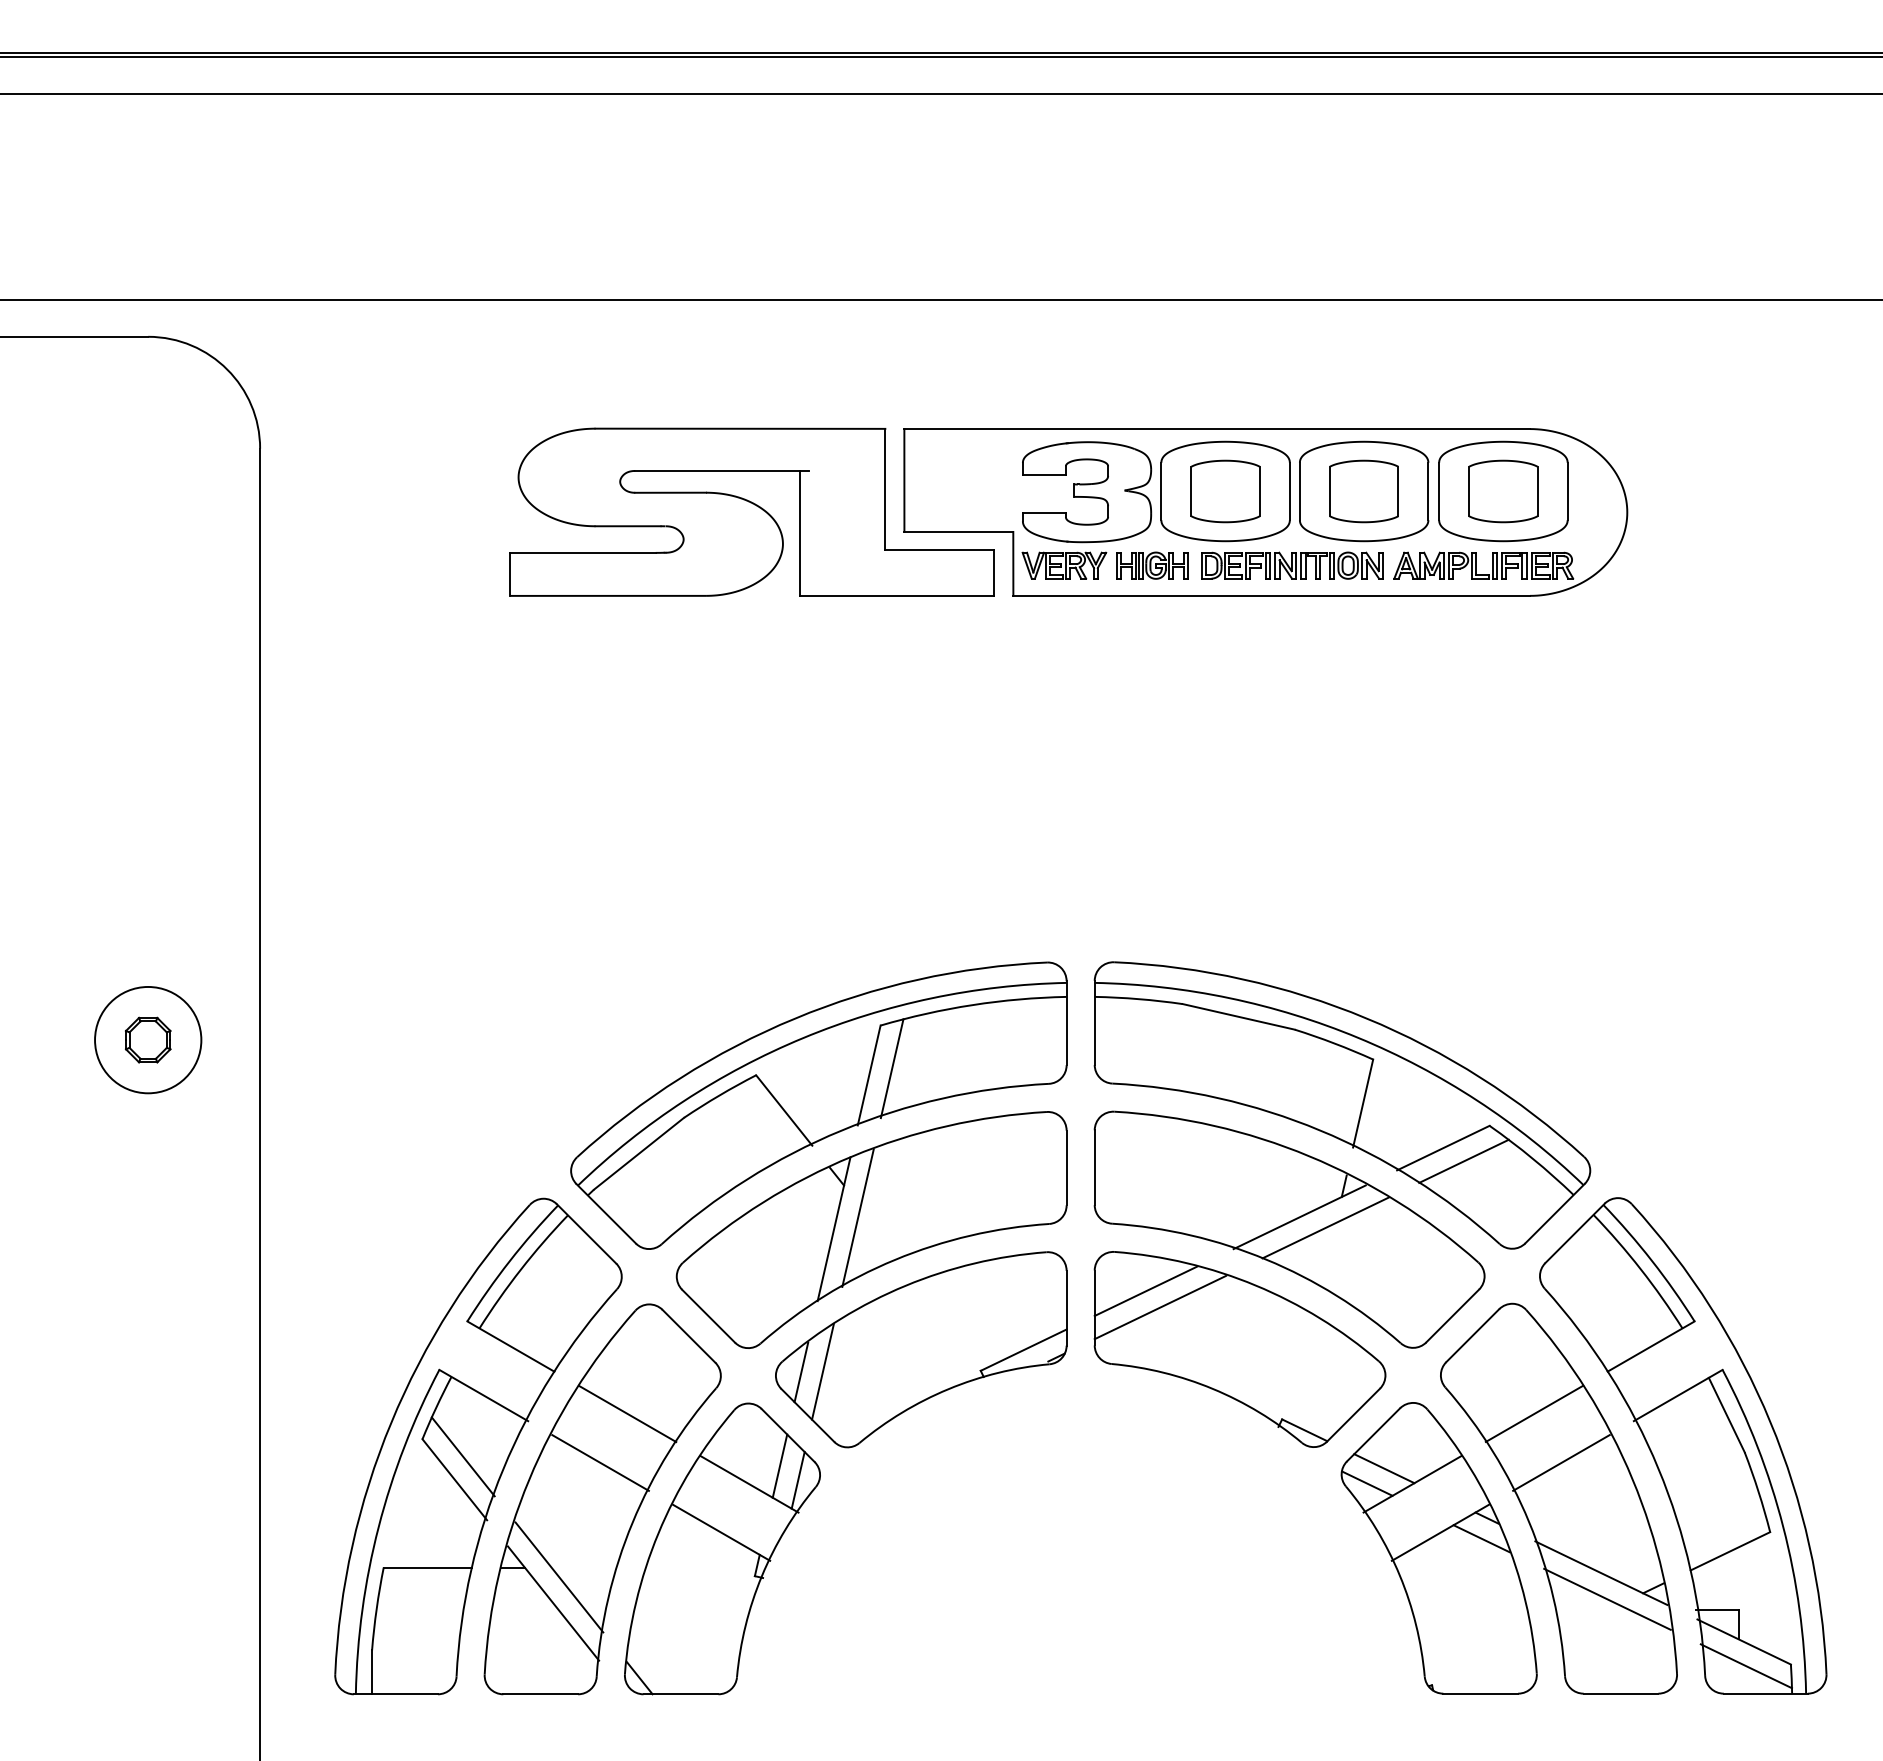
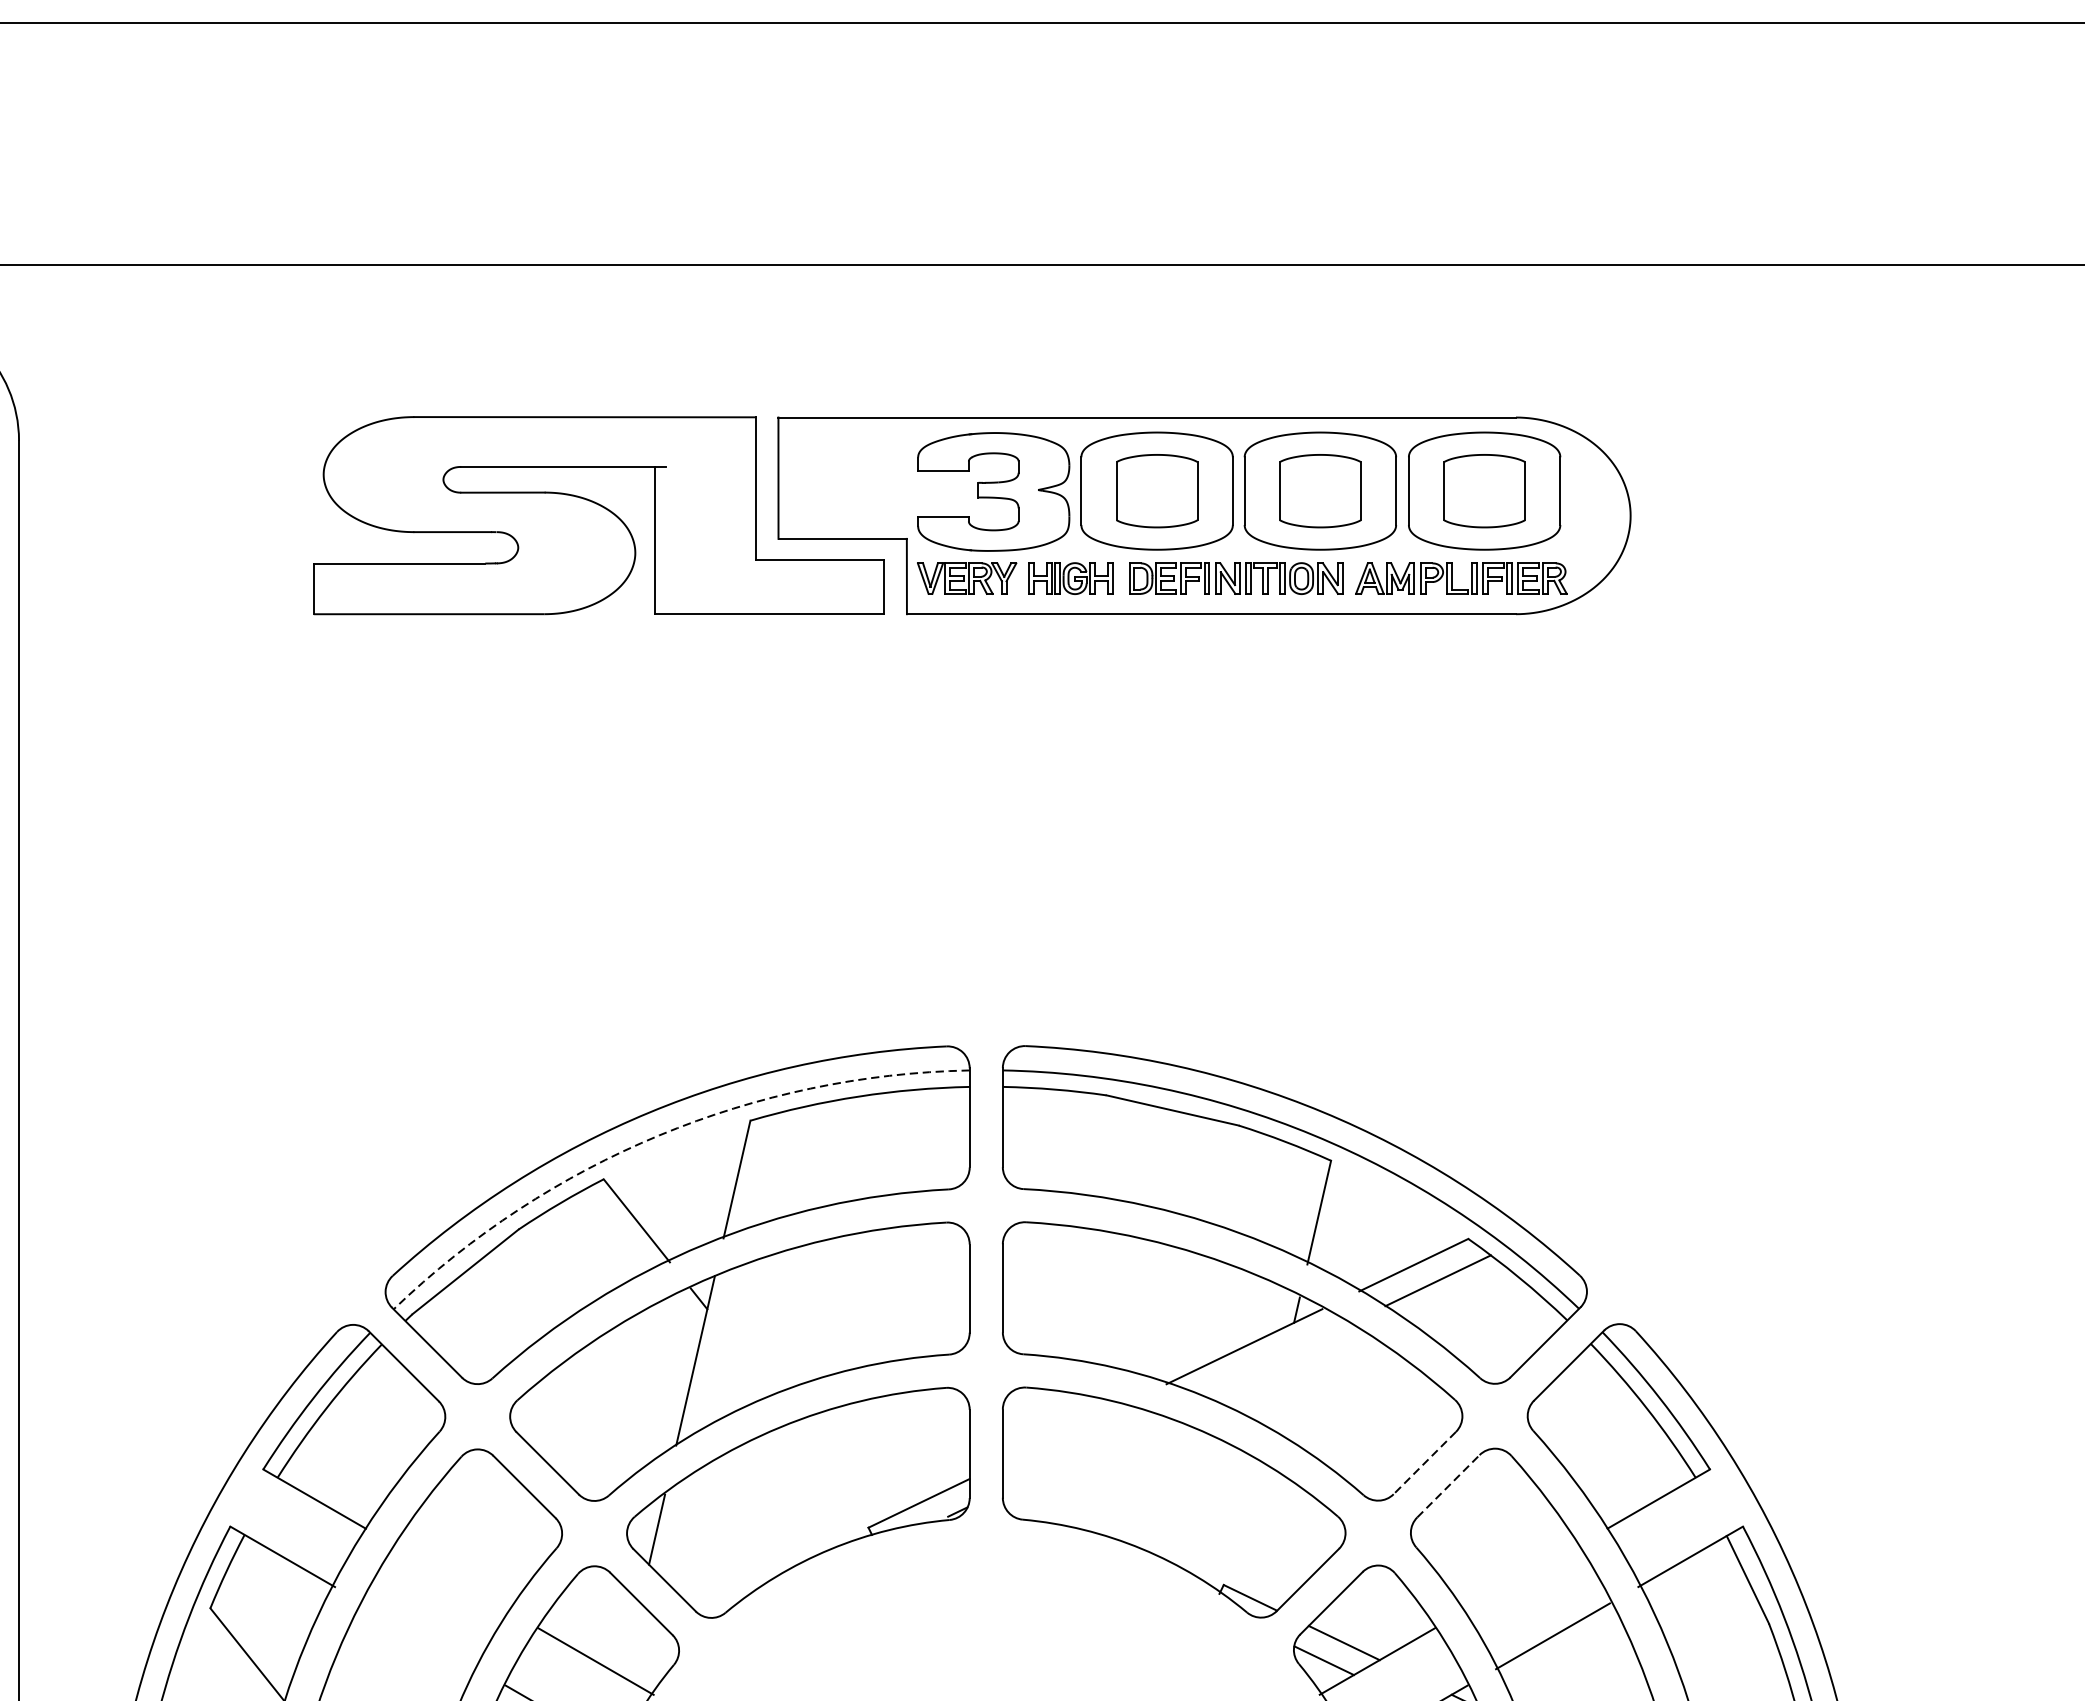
arc: (803, 1038) -> (659, 1135), solid -> dashed
line: (891, 1068) -> (763, 1171), removed
line: (857, 1217) -> (723, 1346), removed
line: (1325, 1227) -> (1274, 1358), removed
line: (1145, 1290) -> (1062, 1433), removed
line: (1160, 1307) -> (1080, 1453), removed
line: (1452, 1316) -> (1424, 1463), solid -> dashed
line: (1473, 1335) -> (1449, 1486), solid -> dashed
line: (822, 1371) -> (681, 1528), removed
line: (627, 1413) -> (452, 1578), removed
line: (1534, 1413) -> (1521, 1578), removed
line: (462, 1456) -> (257, 1628), removed
line: (600, 1462) -> (420, 1635), removed
line: (779, 1465) -> (631, 1639), removed
line: (797, 1479) -> (652, 1655), removed

